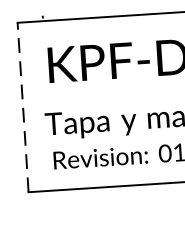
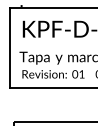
line: (22, 105) -> (9, 47), dashed -> solid

